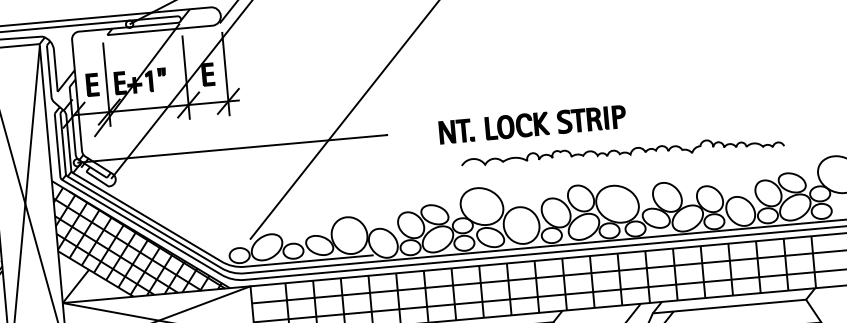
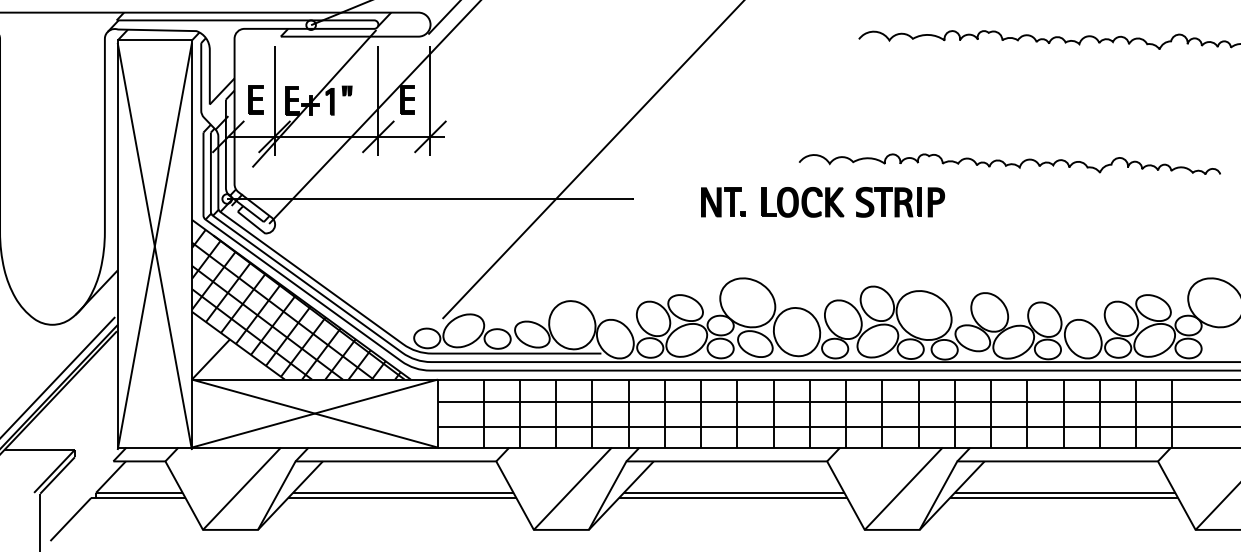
part: (622, 152) -> (1009, 163), moved

